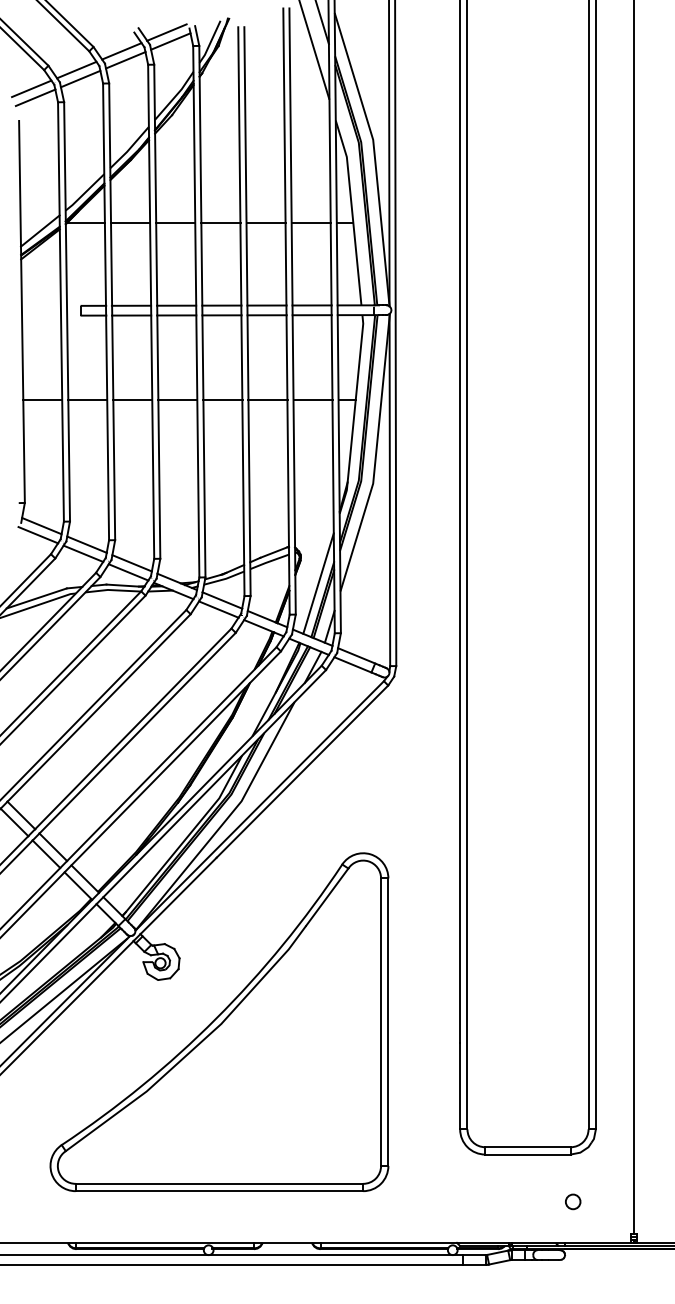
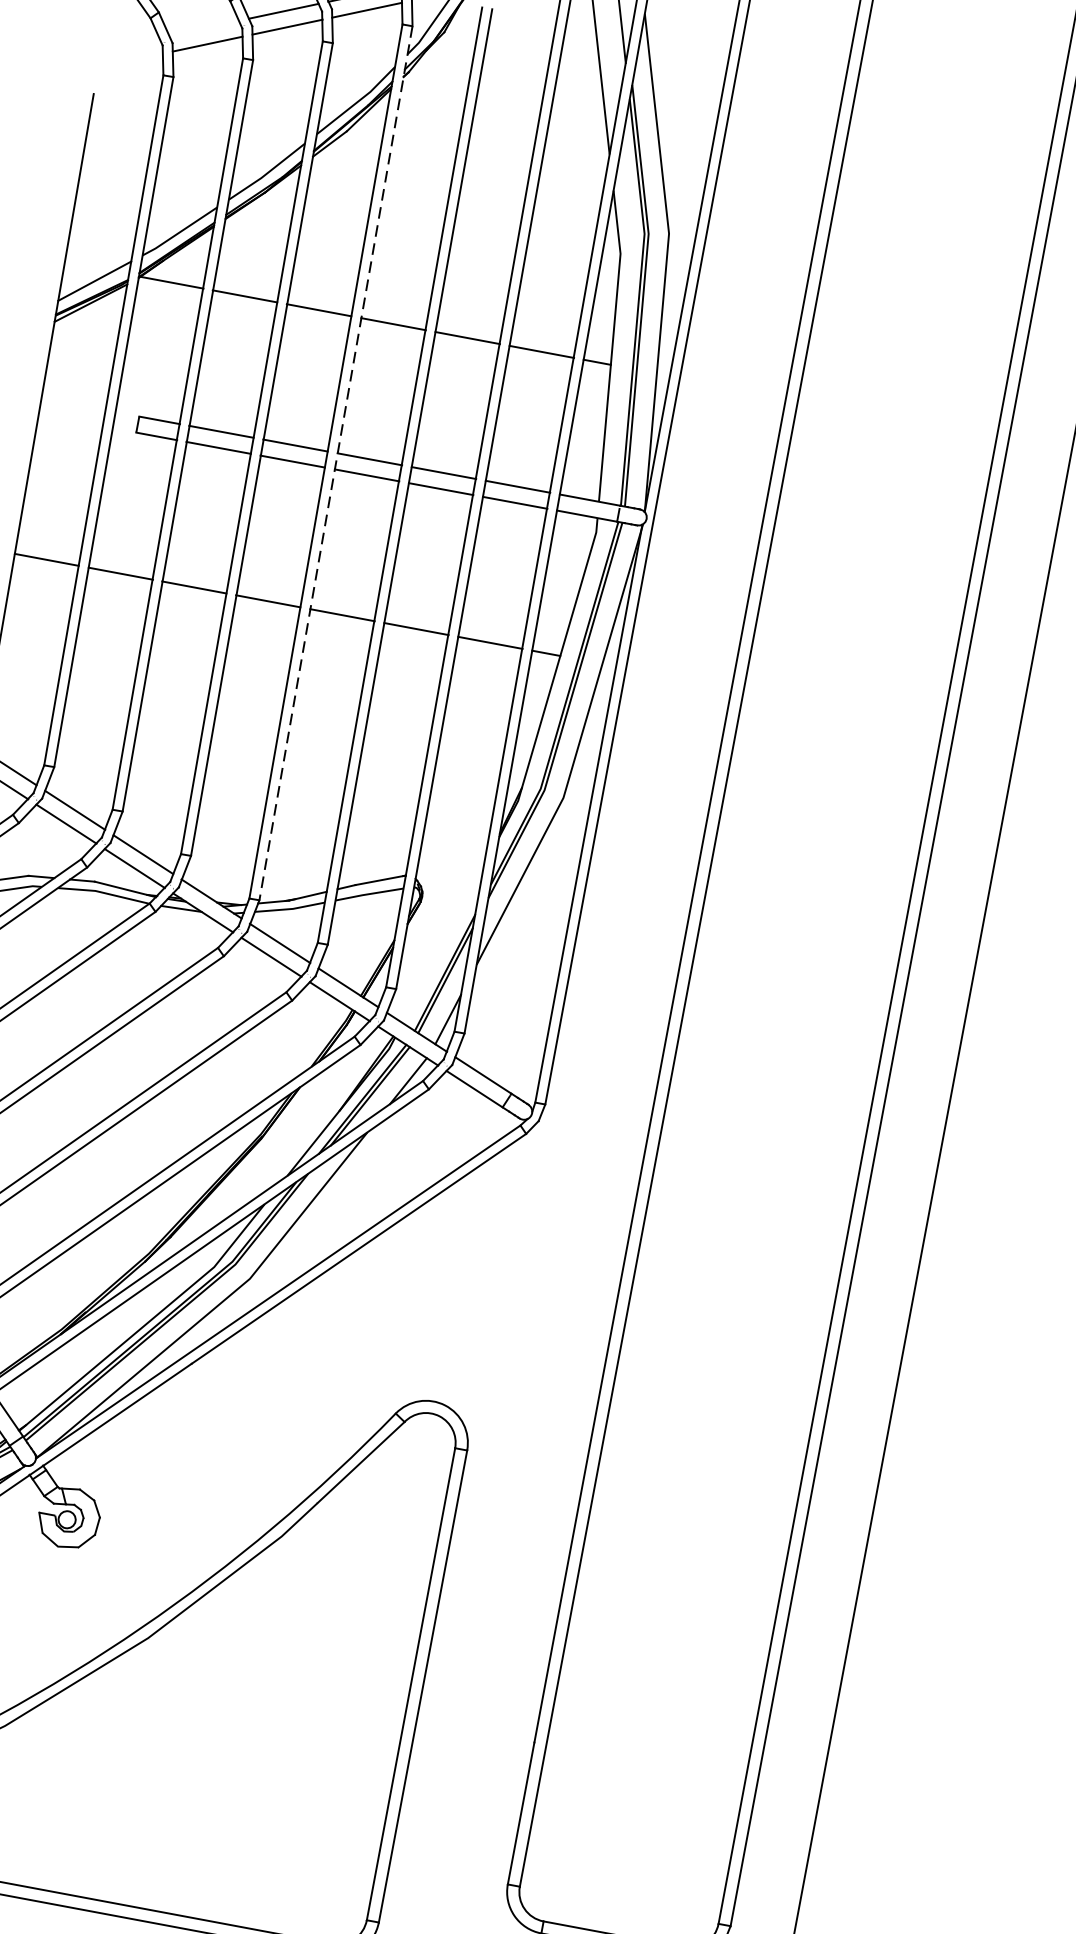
line: (76, 69) -> (203, 27), removed
line: (31, 88) -> (124, 44), removed
line: (35, 97) -> (127, 60), removed
line: (202, 311) -> (336, 463), solid -> dashed
line: (318, 583) -> (443, 945), removed

